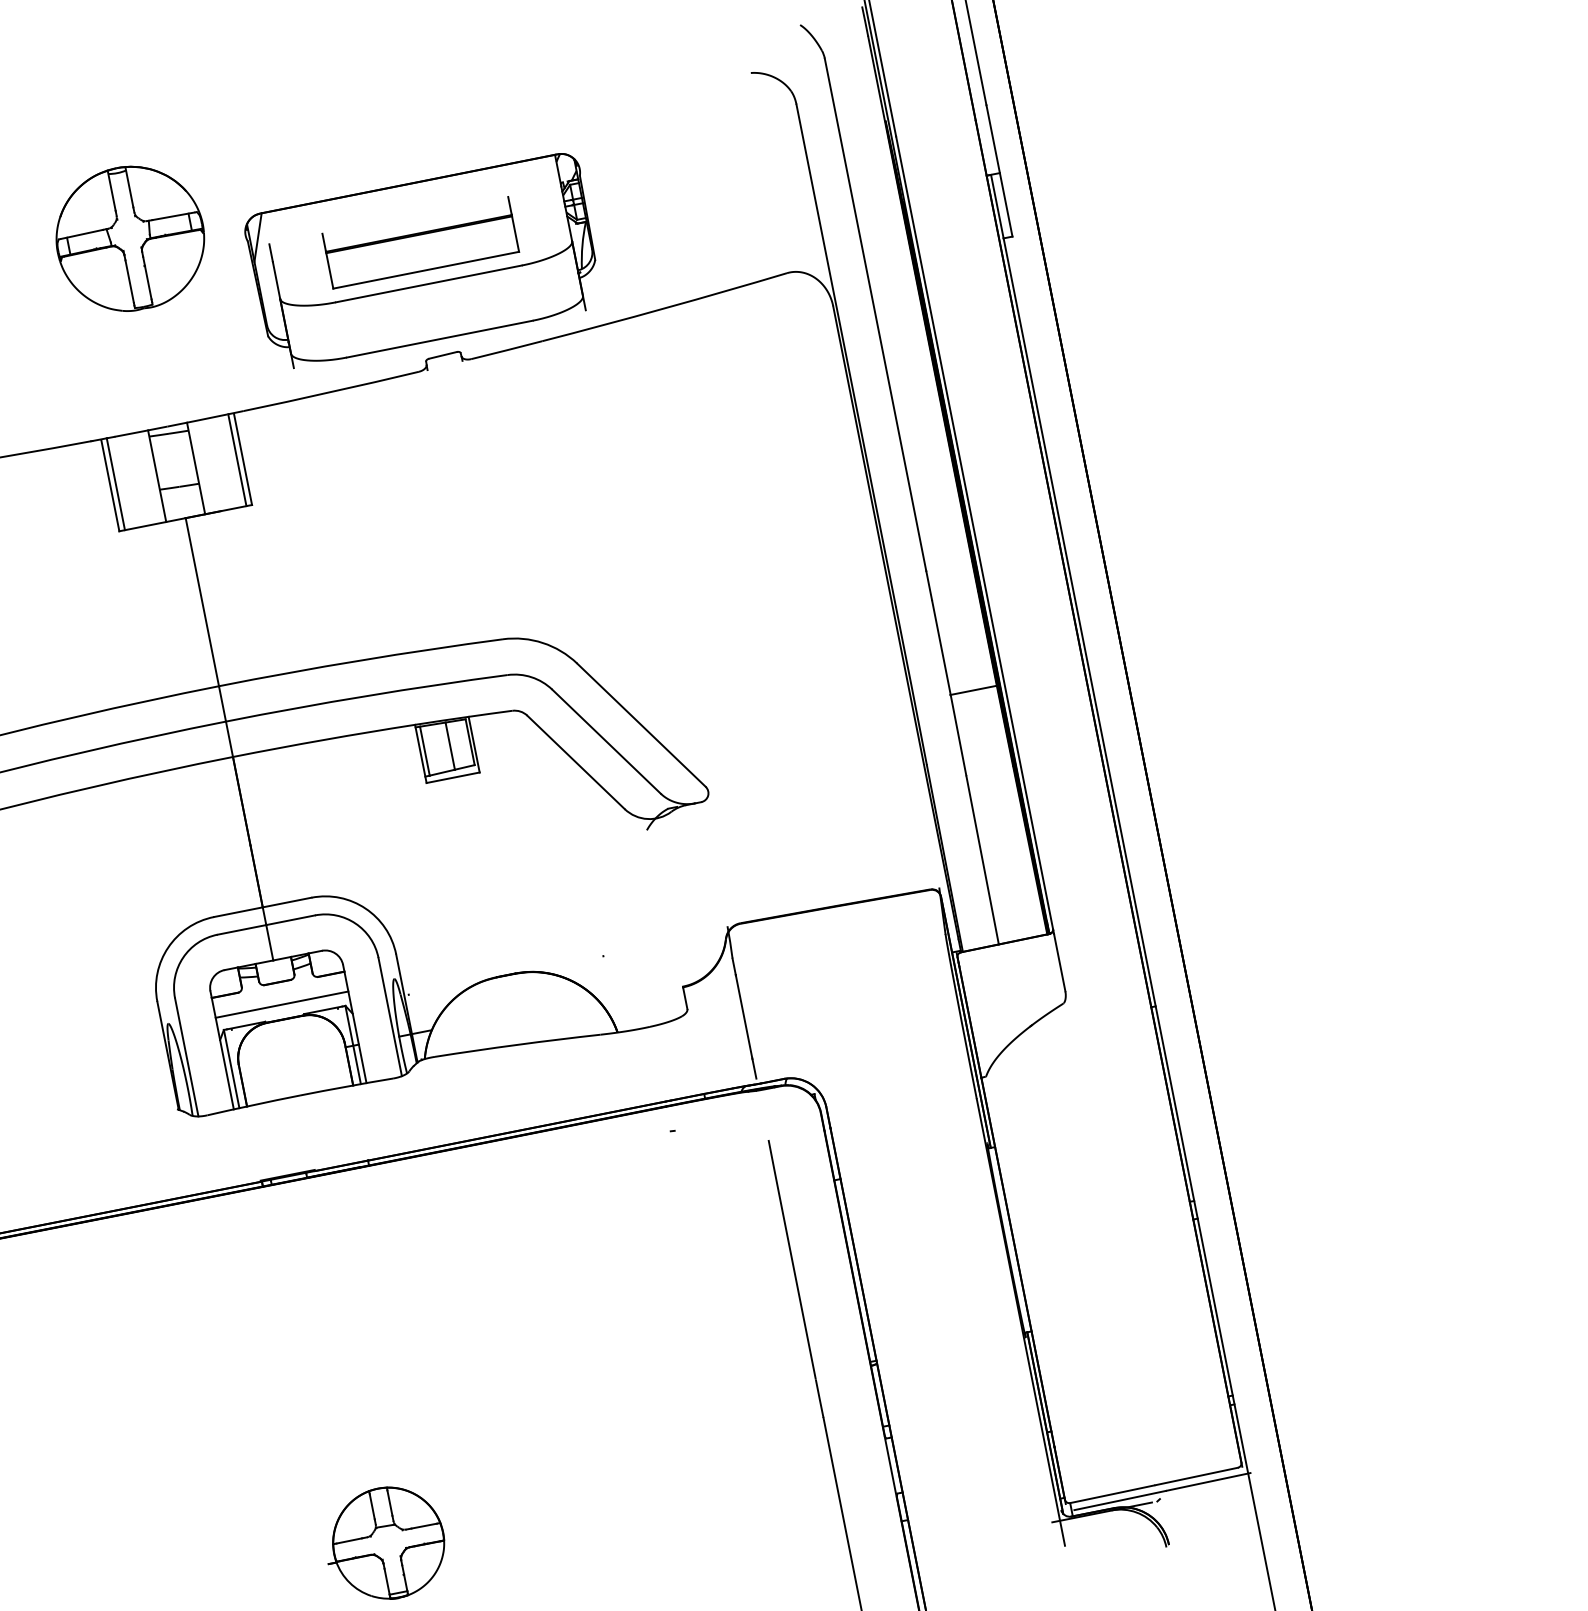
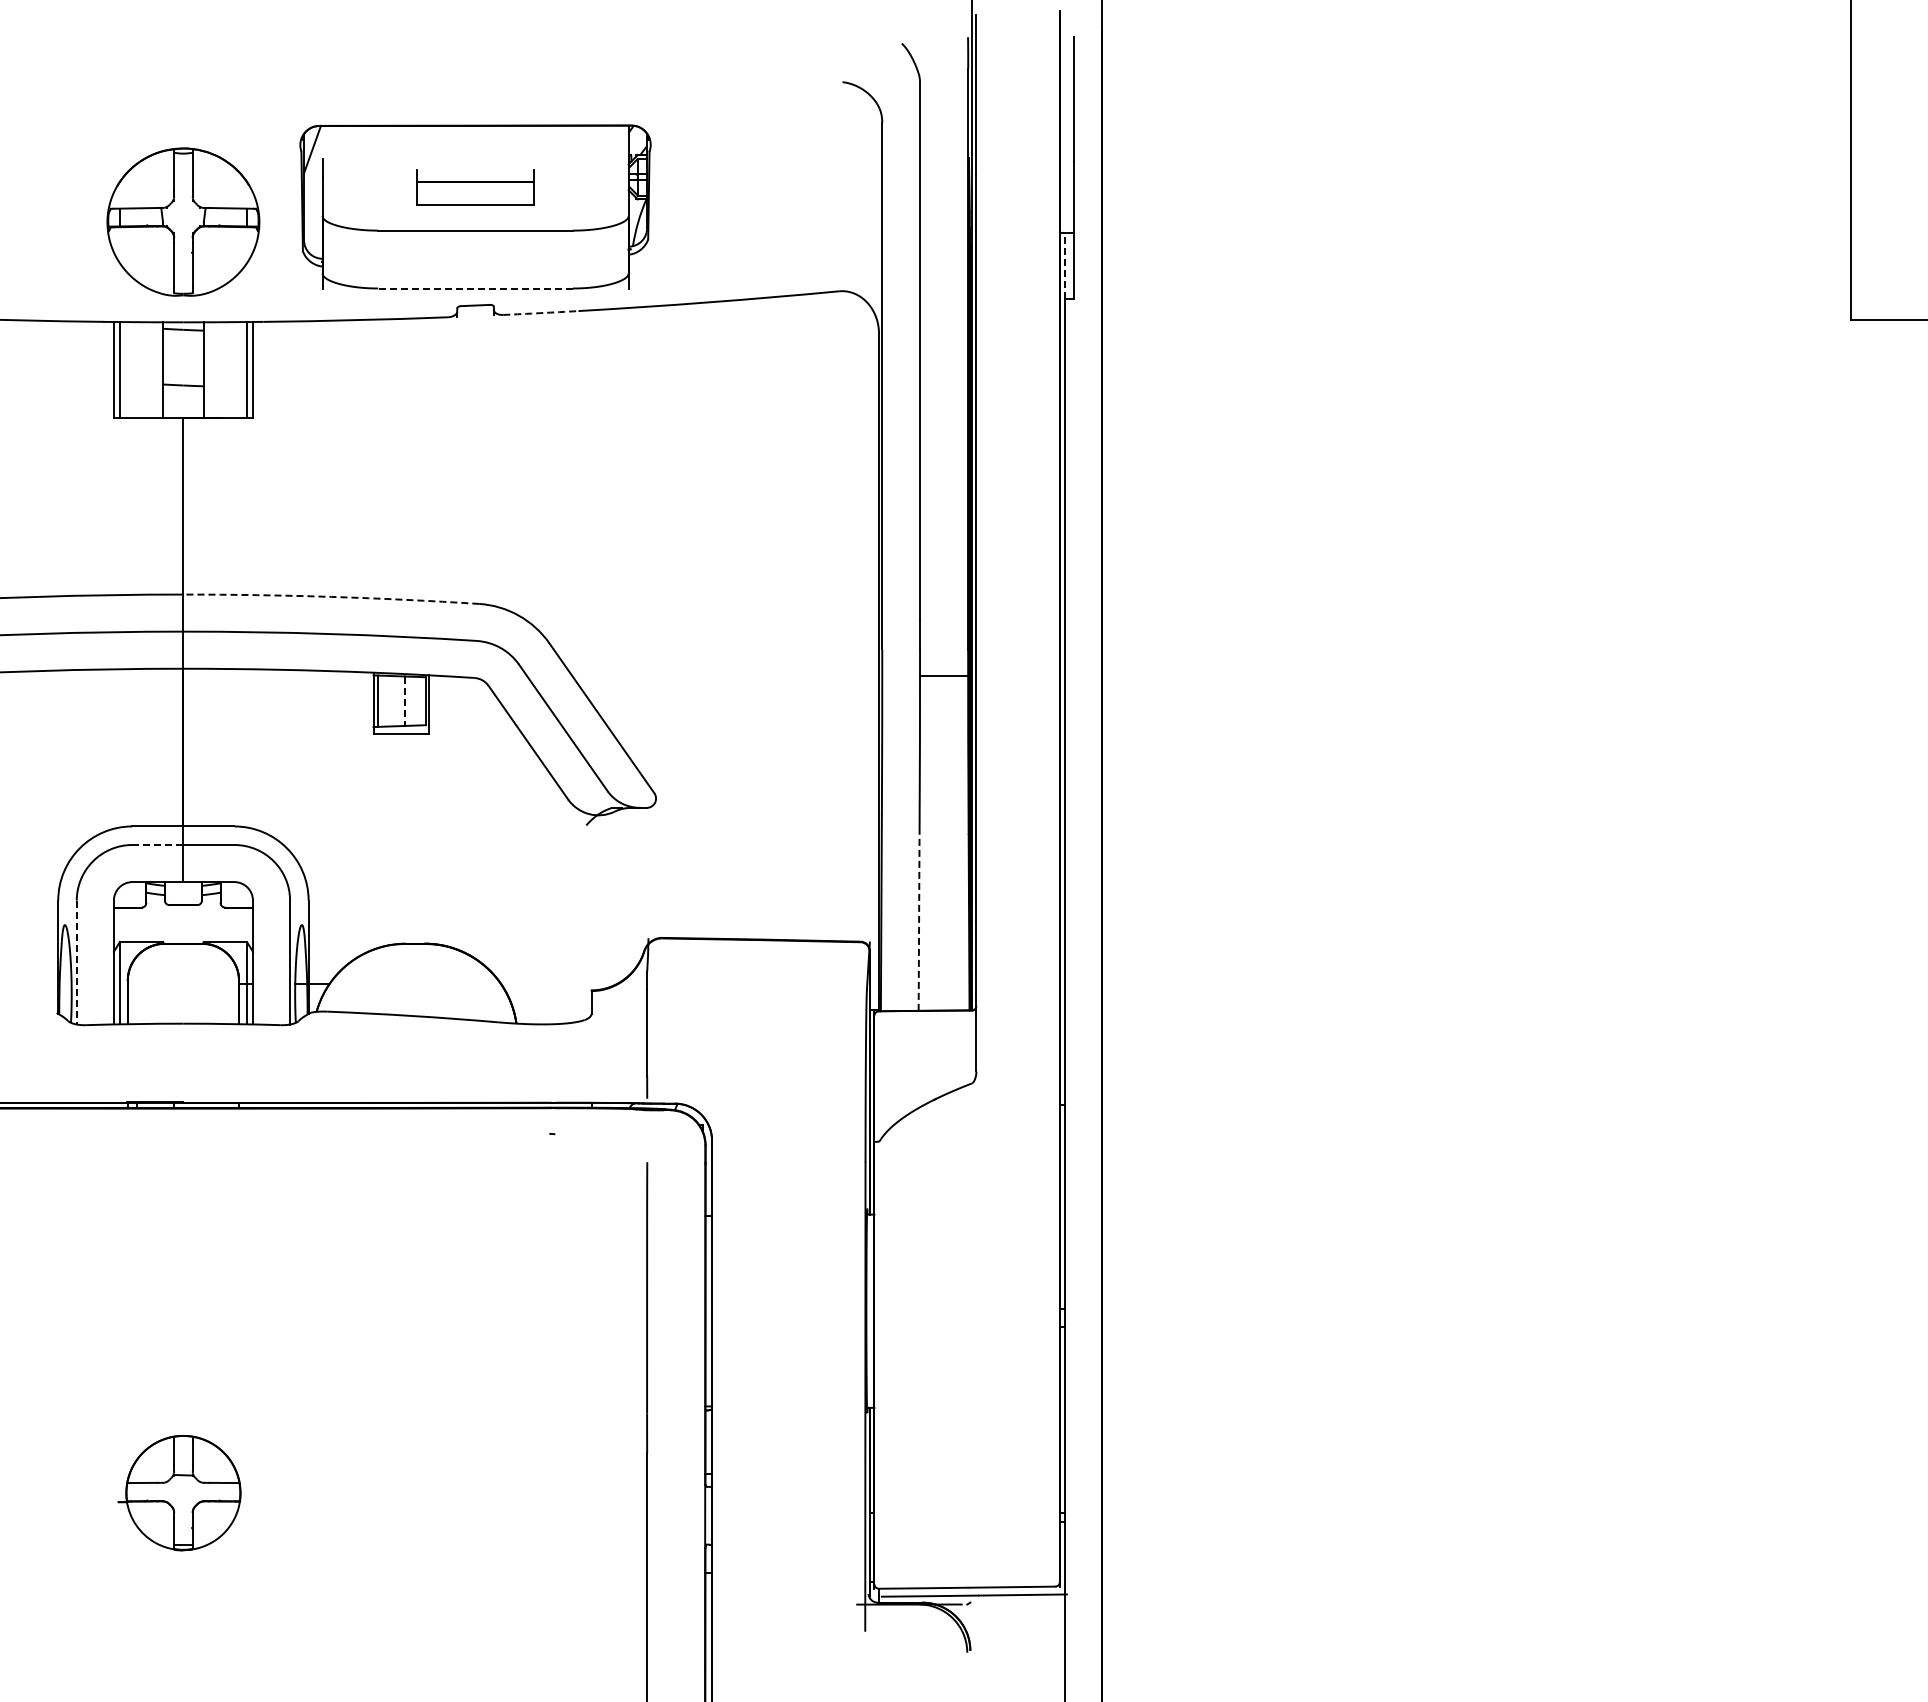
line: (997, 205) -> (1064, 265), solid -> dashed
part: (130, 237) -> (183, 221), moved
part: (420, 242) -> (475, 187), size x0.6
line: (439, 339) -> (475, 288), solid -> dashed
arc: (506, 350) -> (540, 313), solid -> dashed
arc: (360, 660) -> (331, 596), solid -> dashed
line: (973, 690) -> (943, 675), moved
line: (450, 746) -> (404, 701), solid -> dashed
line: (982, 859) -> (919, 922), solid -> dashed
line: (241, 929) -> (157, 844), solid -> dashed
line: (281, 1004) -> (182, 928), removed
line: (186, 1057) -> (76, 962), solid -> dashed

